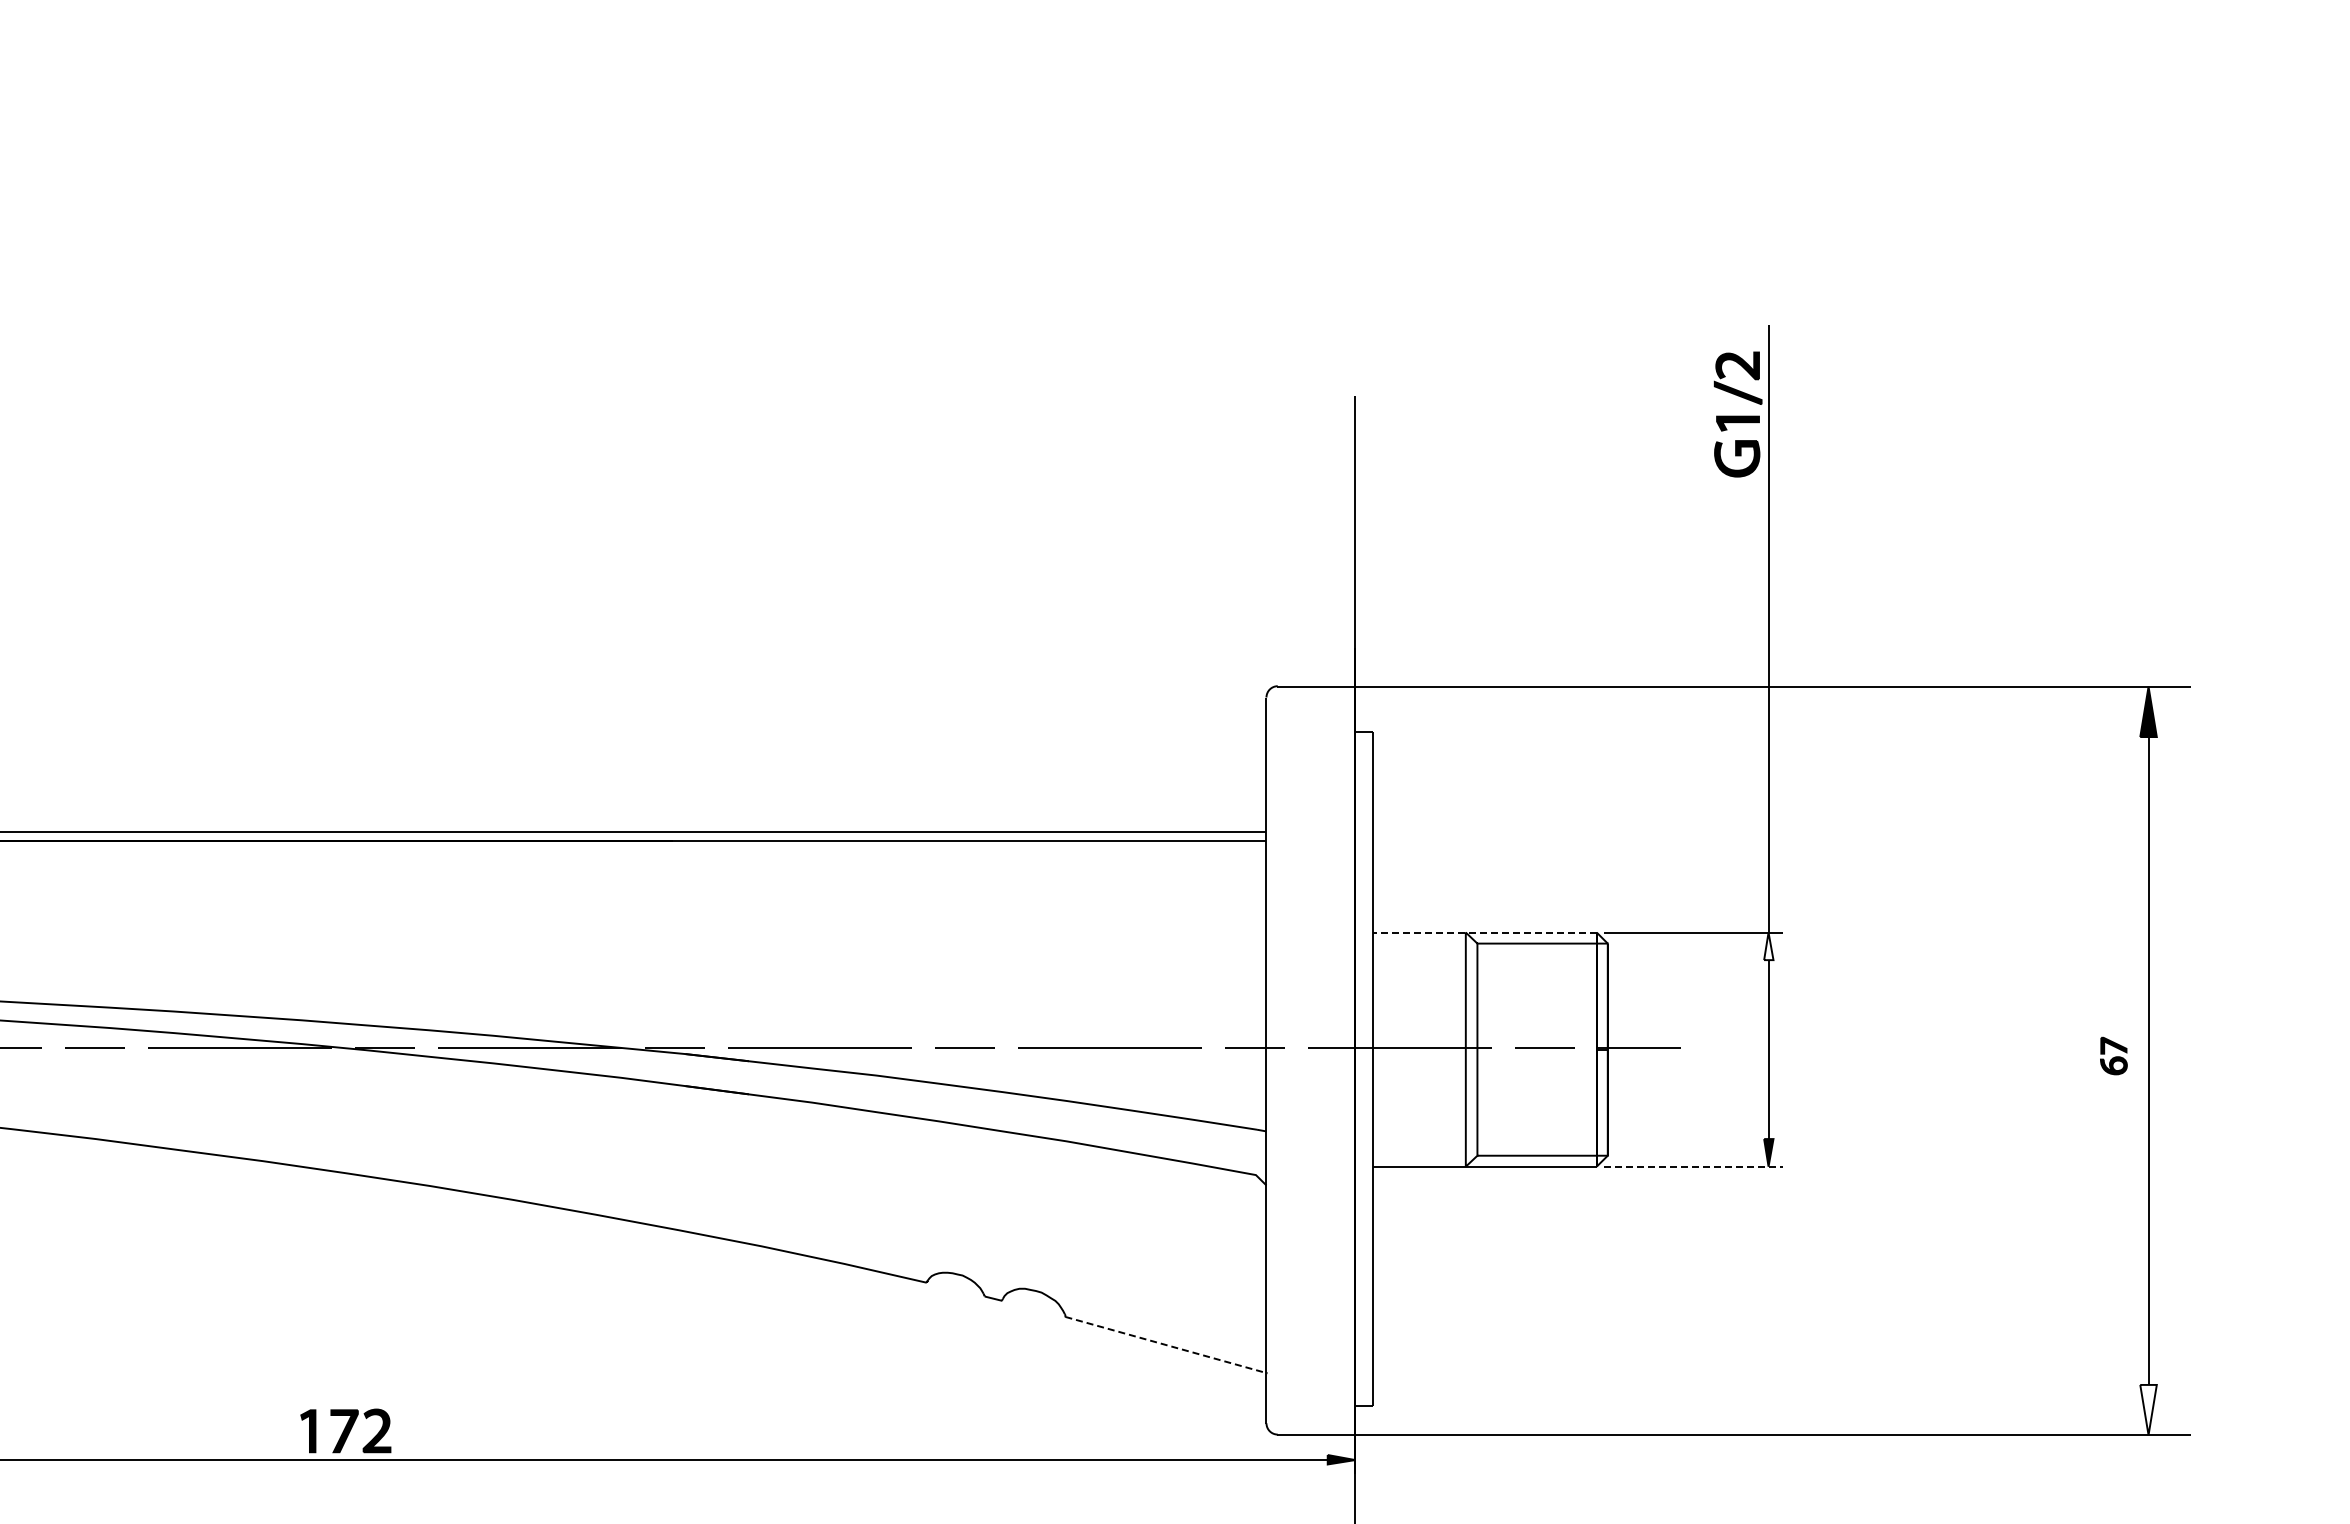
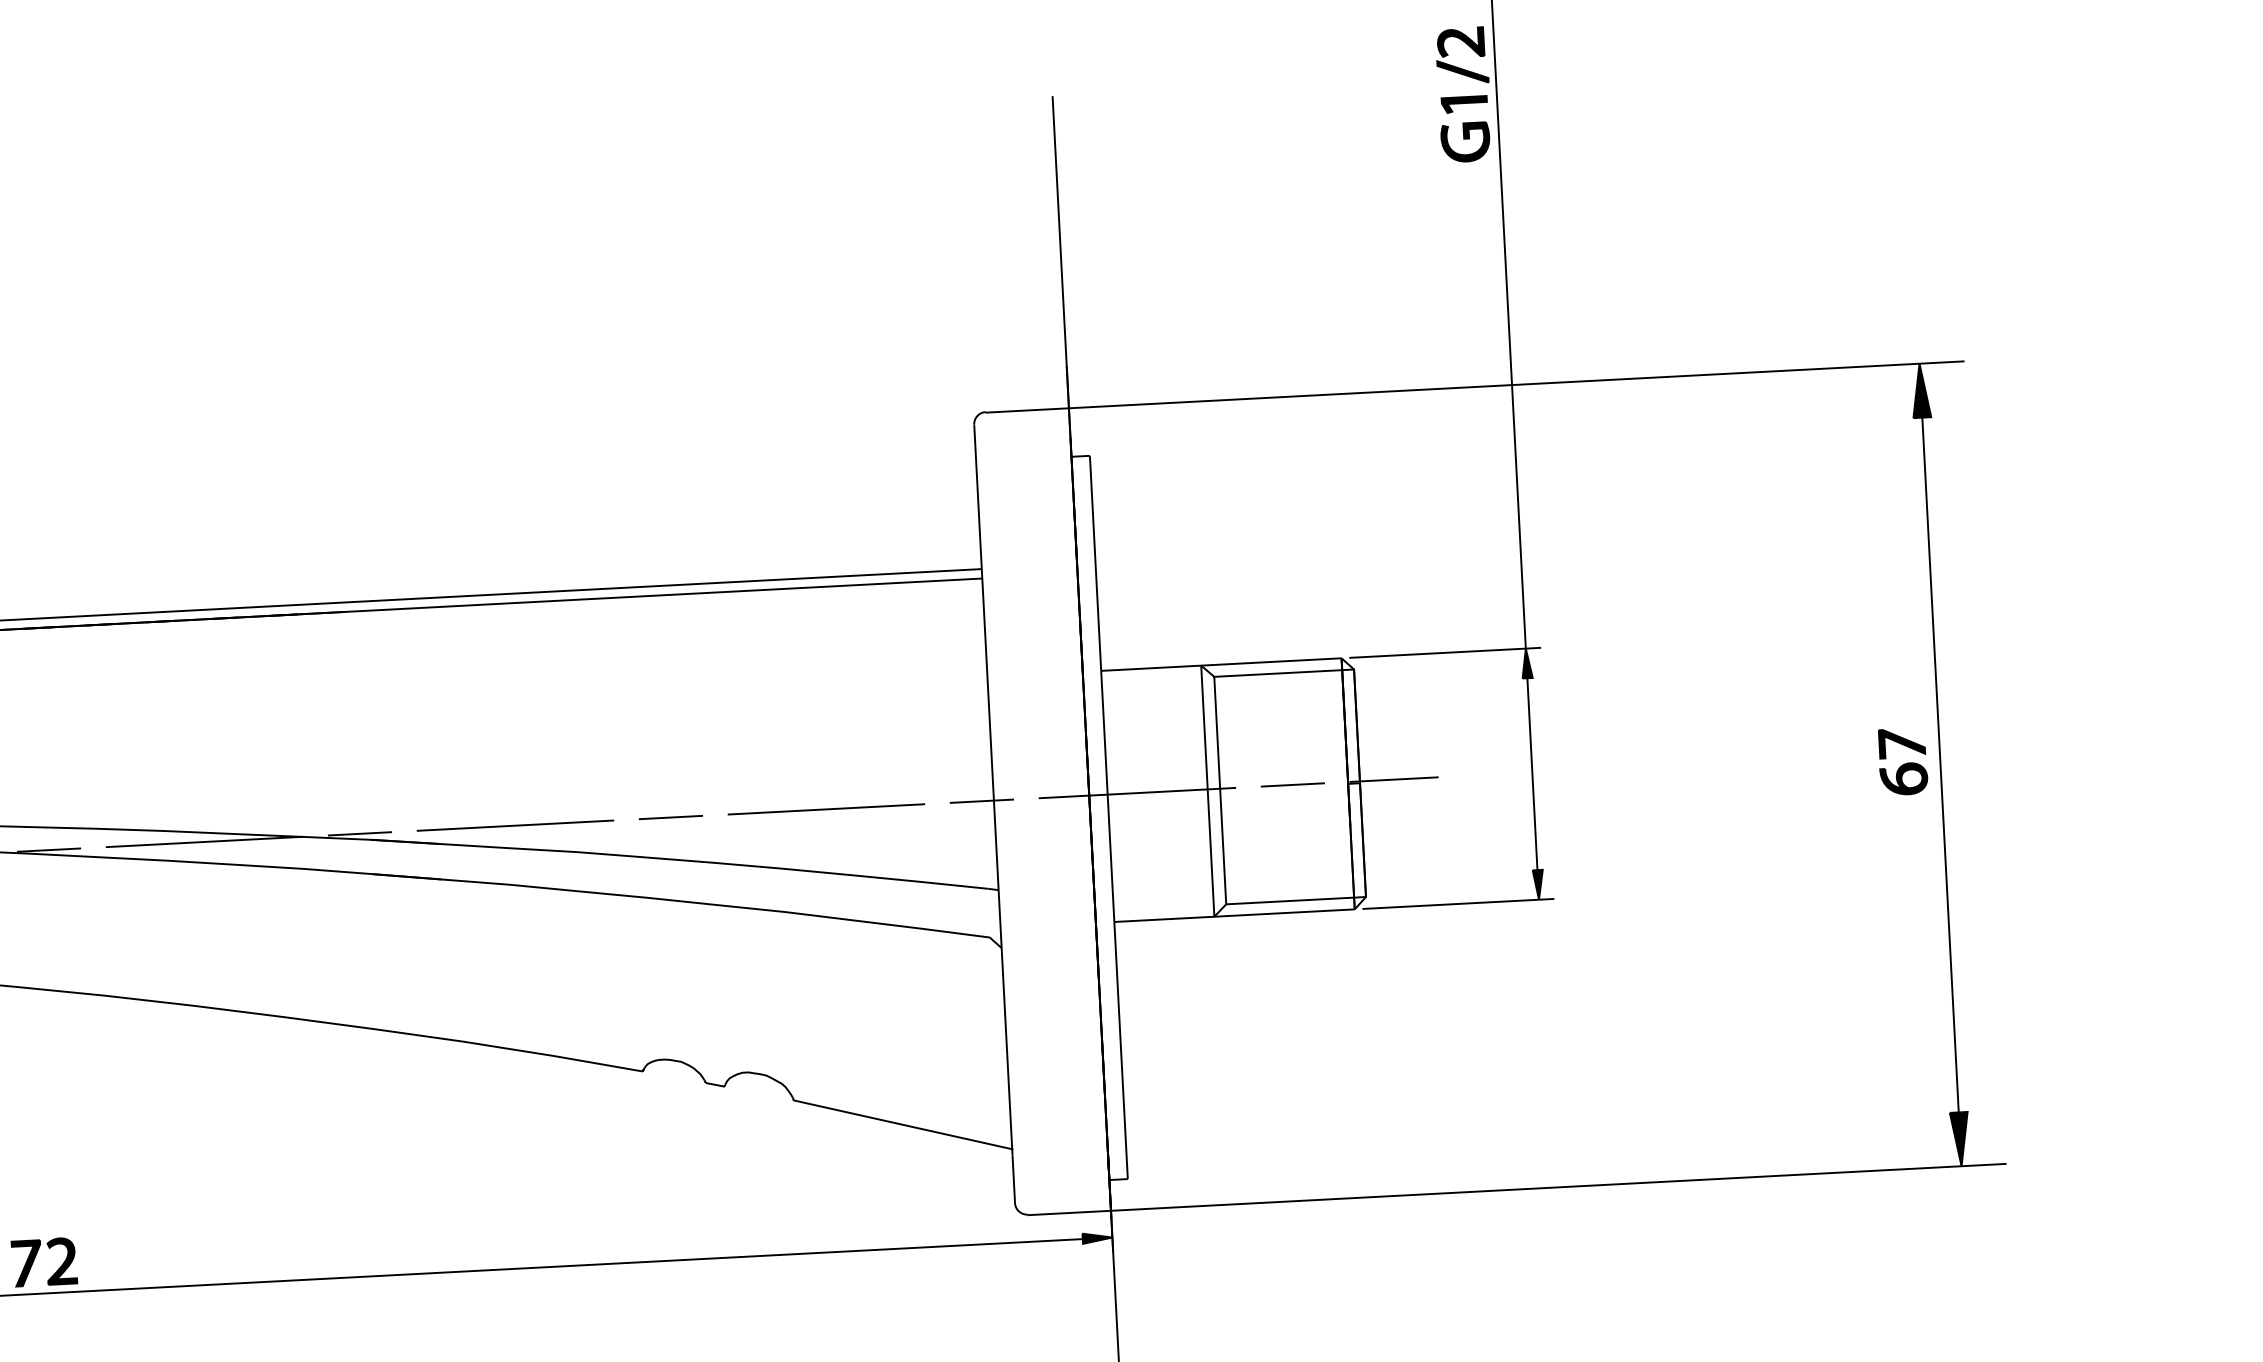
line: (1484, 932) -> (1221, 664), dashed -> solid
fill: (1768, 946) -> (1526, 663), added
part: (2113, 1055) -> (1902, 761), size x1.67
line: (1693, 1166) -> (1458, 903), dashed -> solid
line: (1166, 1345) -> (903, 1125), dashed -> solid
fill: (2148, 1409) -> (1960, 1138), added

